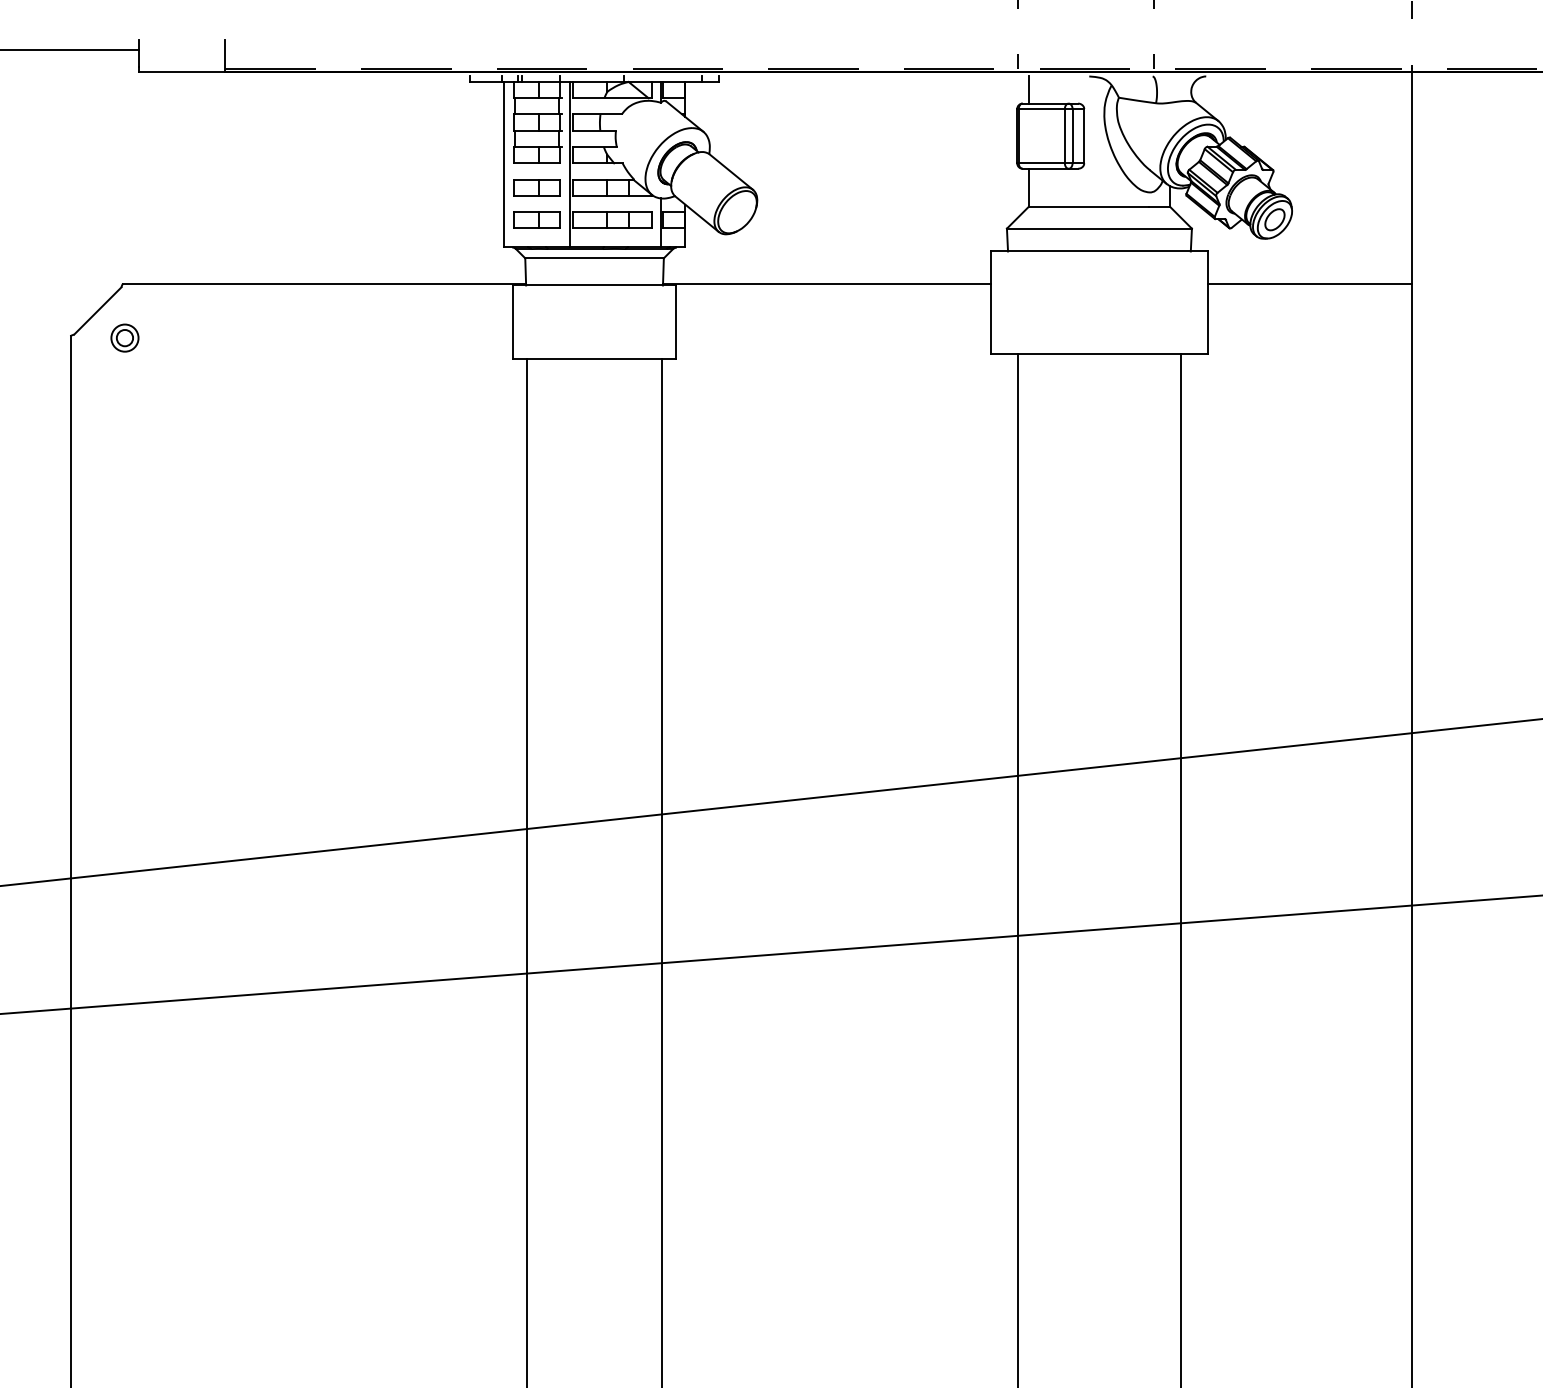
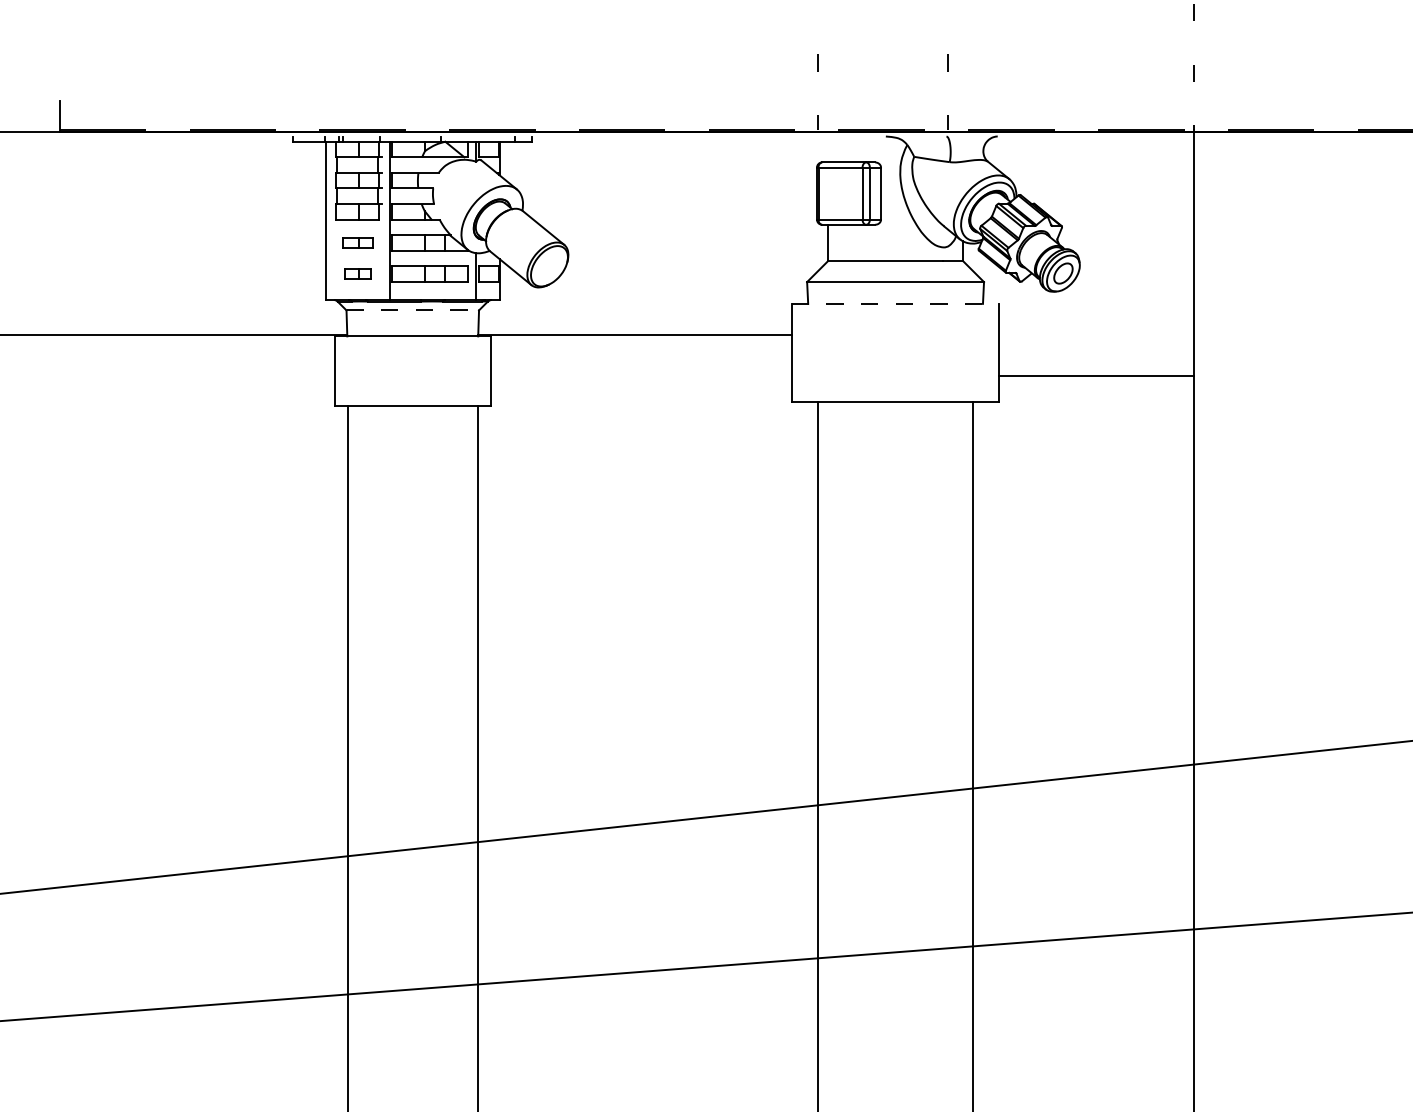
line: (1028, 89) -> (827, 148), removed
part: (536, 187) -> (357, 242), size x0.7
part: (536, 219) -> (357, 273), size x0.6
line: (1099, 251) -> (895, 303), solid -> dashed
line: (595, 258) -> (413, 310), solid -> dashed
line: (1309, 283) -> (1096, 375), moved

